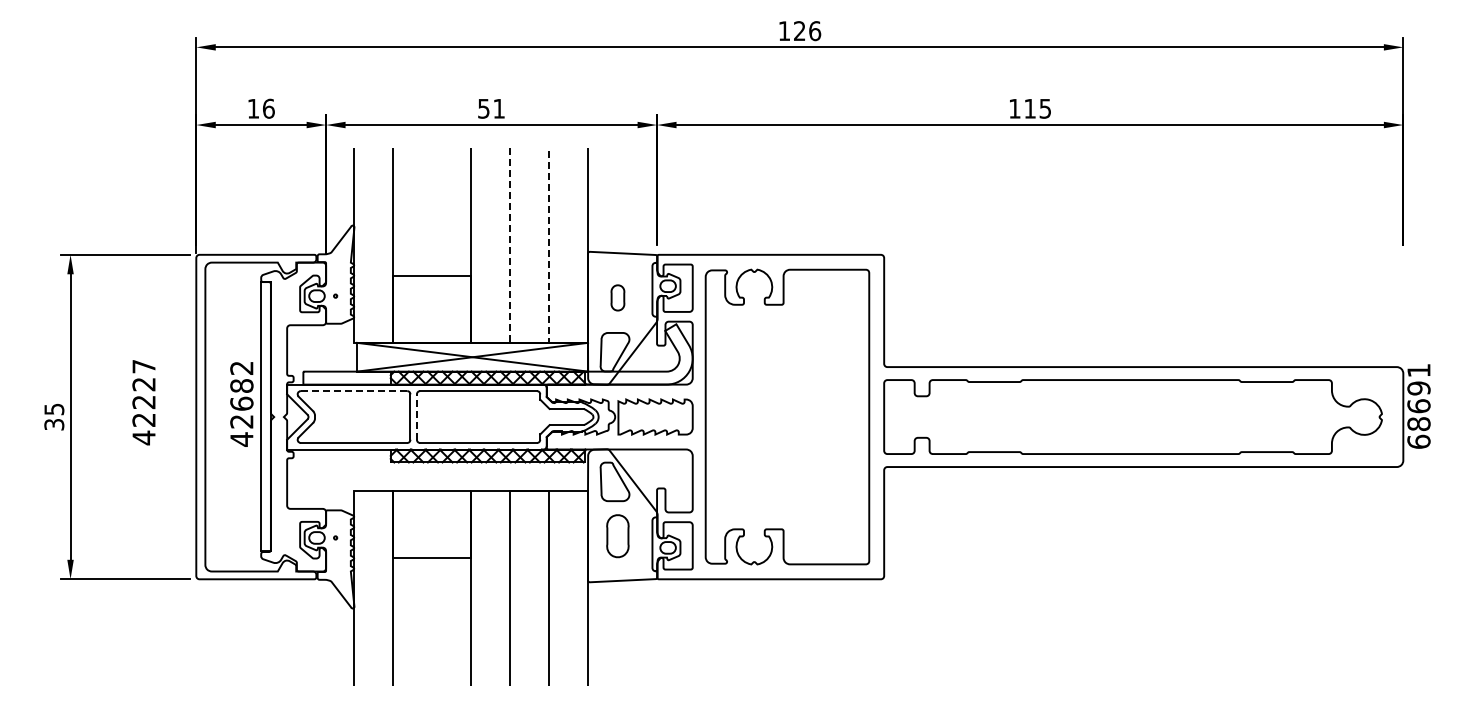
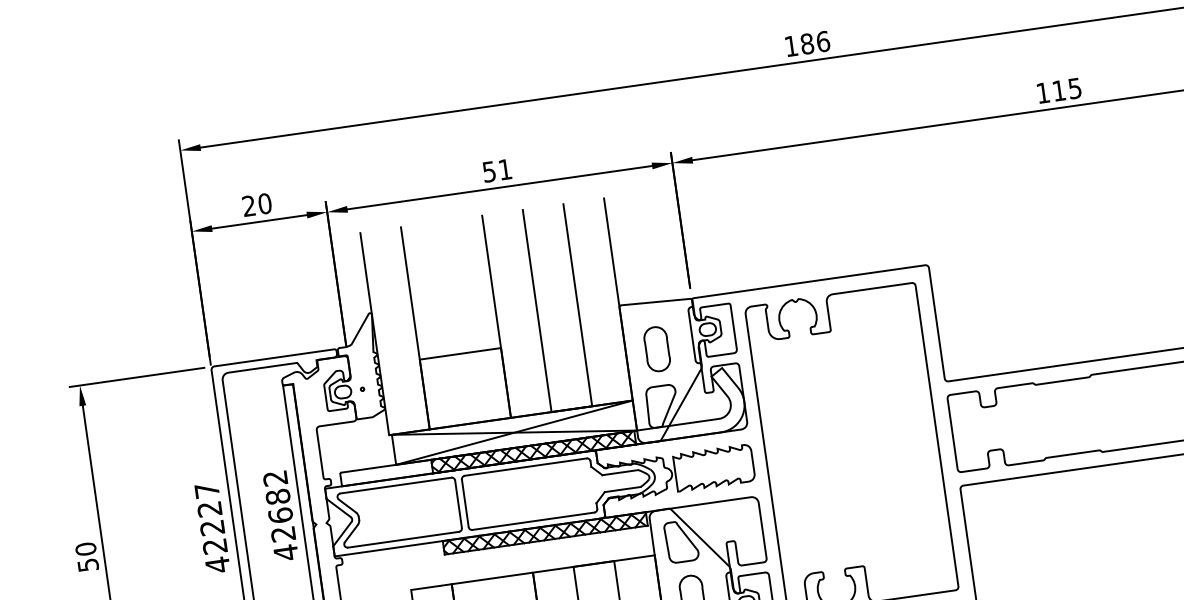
text: (799, 31) -> (807, 44), 126 -> 186
text: (260, 108) -> (256, 204), 16 -> 20
part: (617, 297) -> (656, 348), size x1.67
line: (530, 342) -> (572, 408), dashed -> solid
line: (354, 391) -> (396, 485), dashed -> solid
text: (143, 402) -> (211, 528), moved
text: (54, 416) -> (87, 556), 35 -> 50
line: (416, 417) -> (464, 503), dashed -> solid

